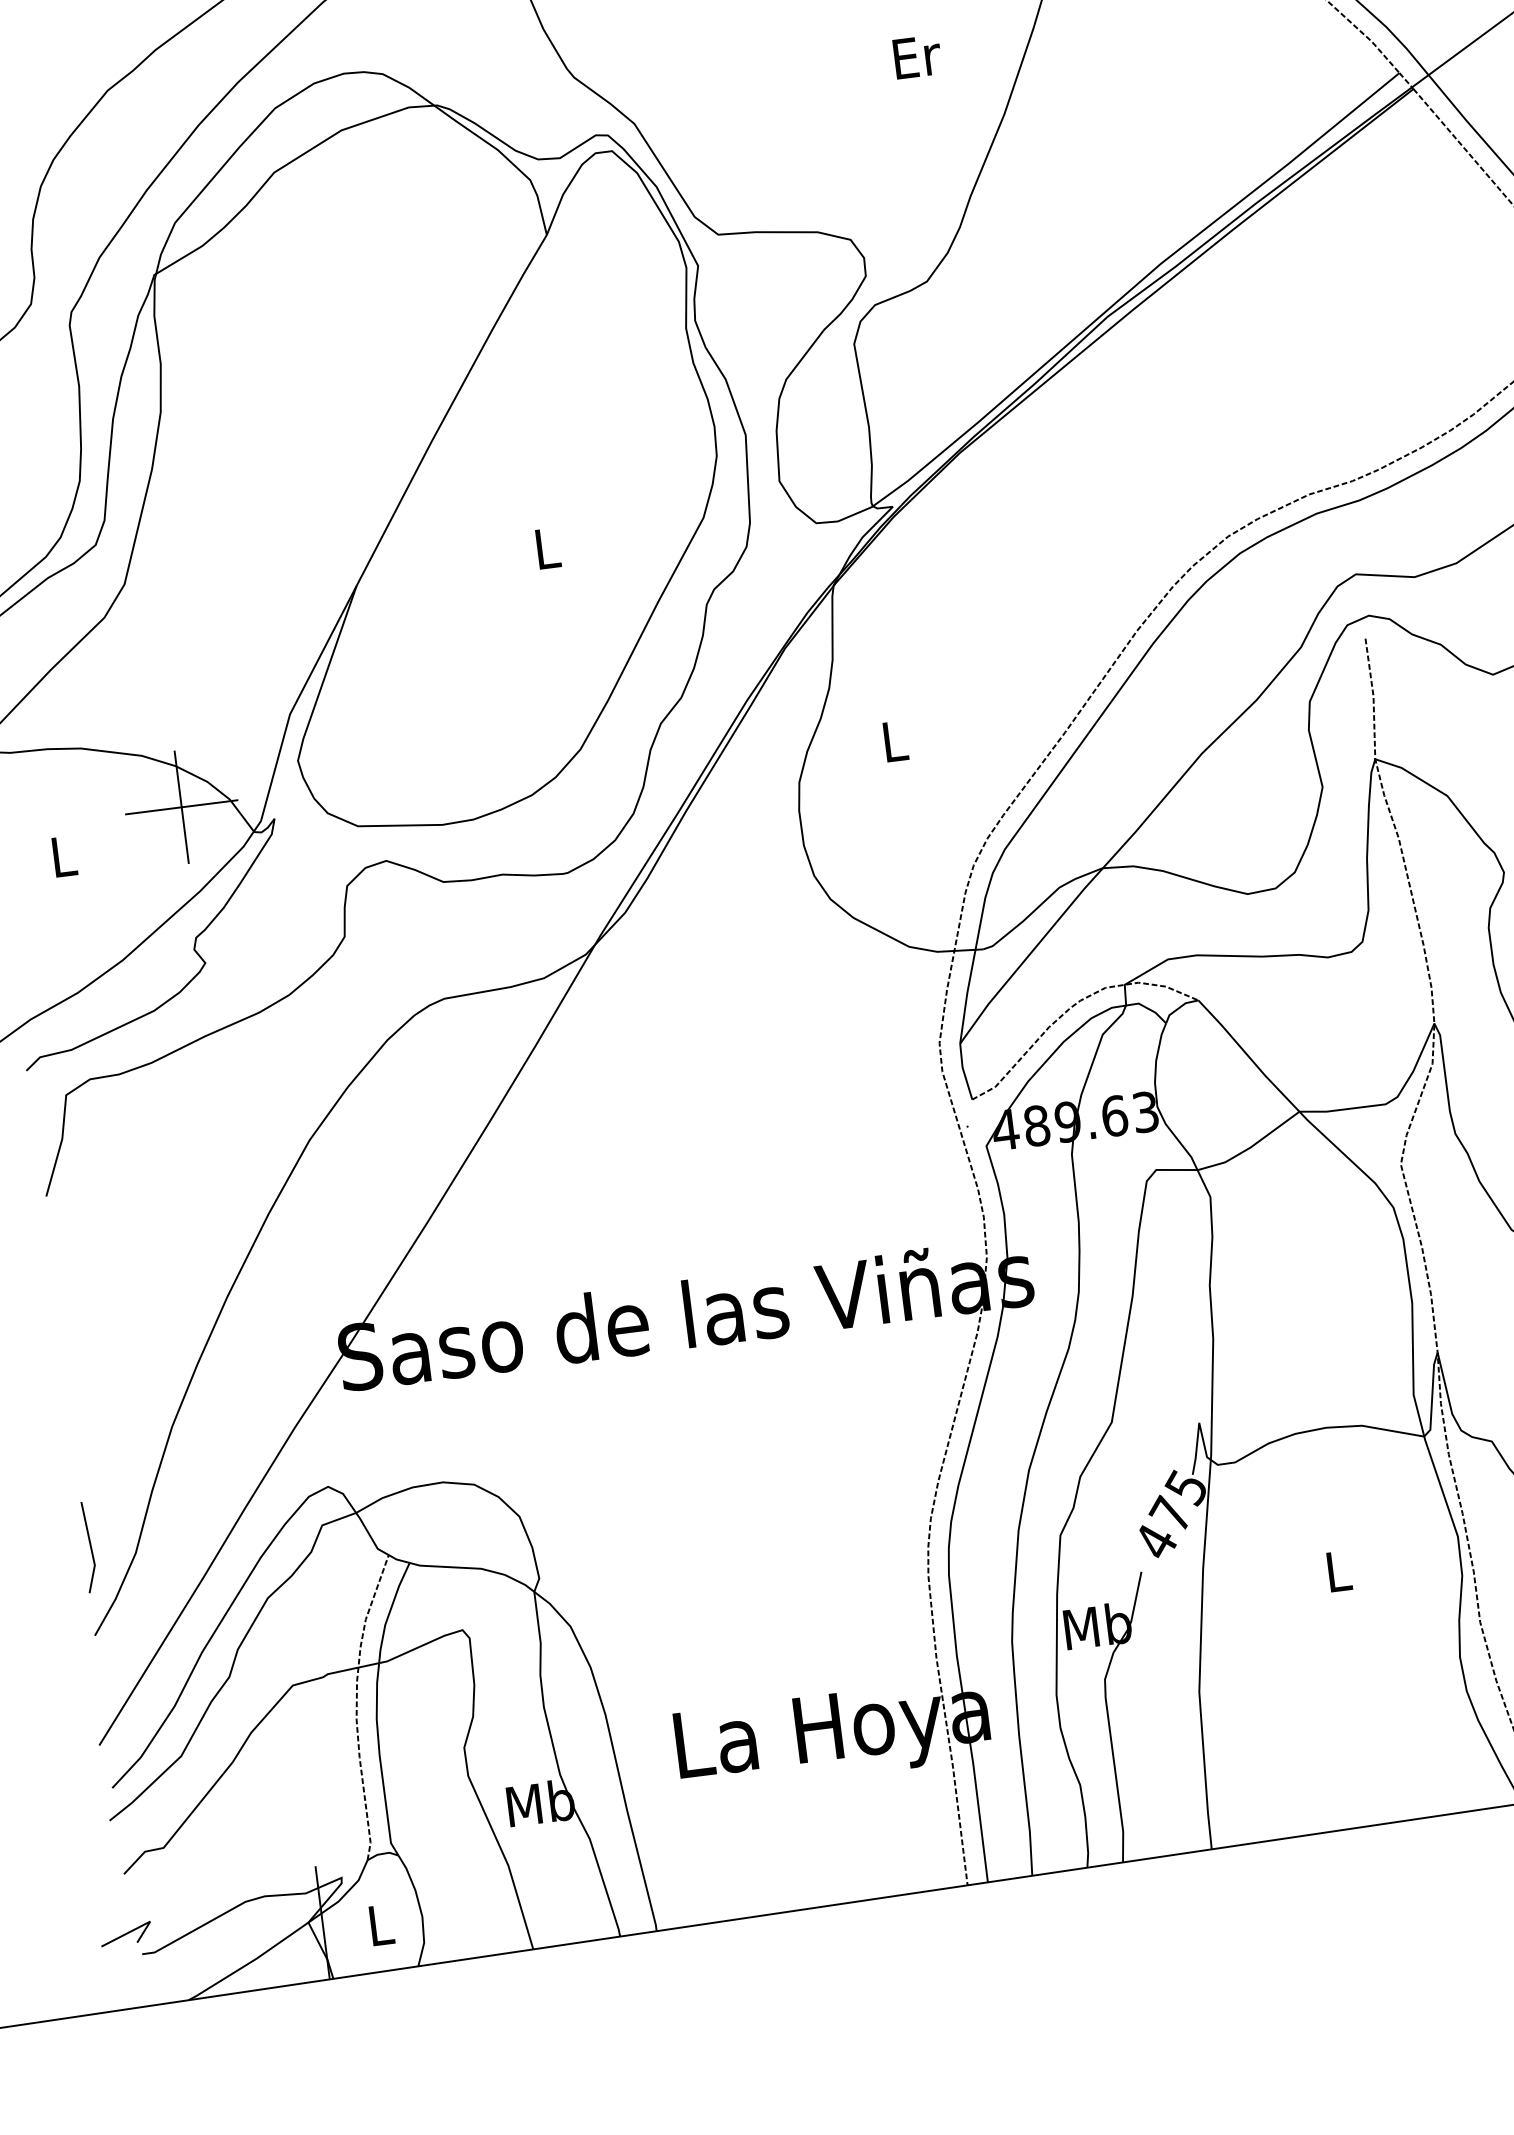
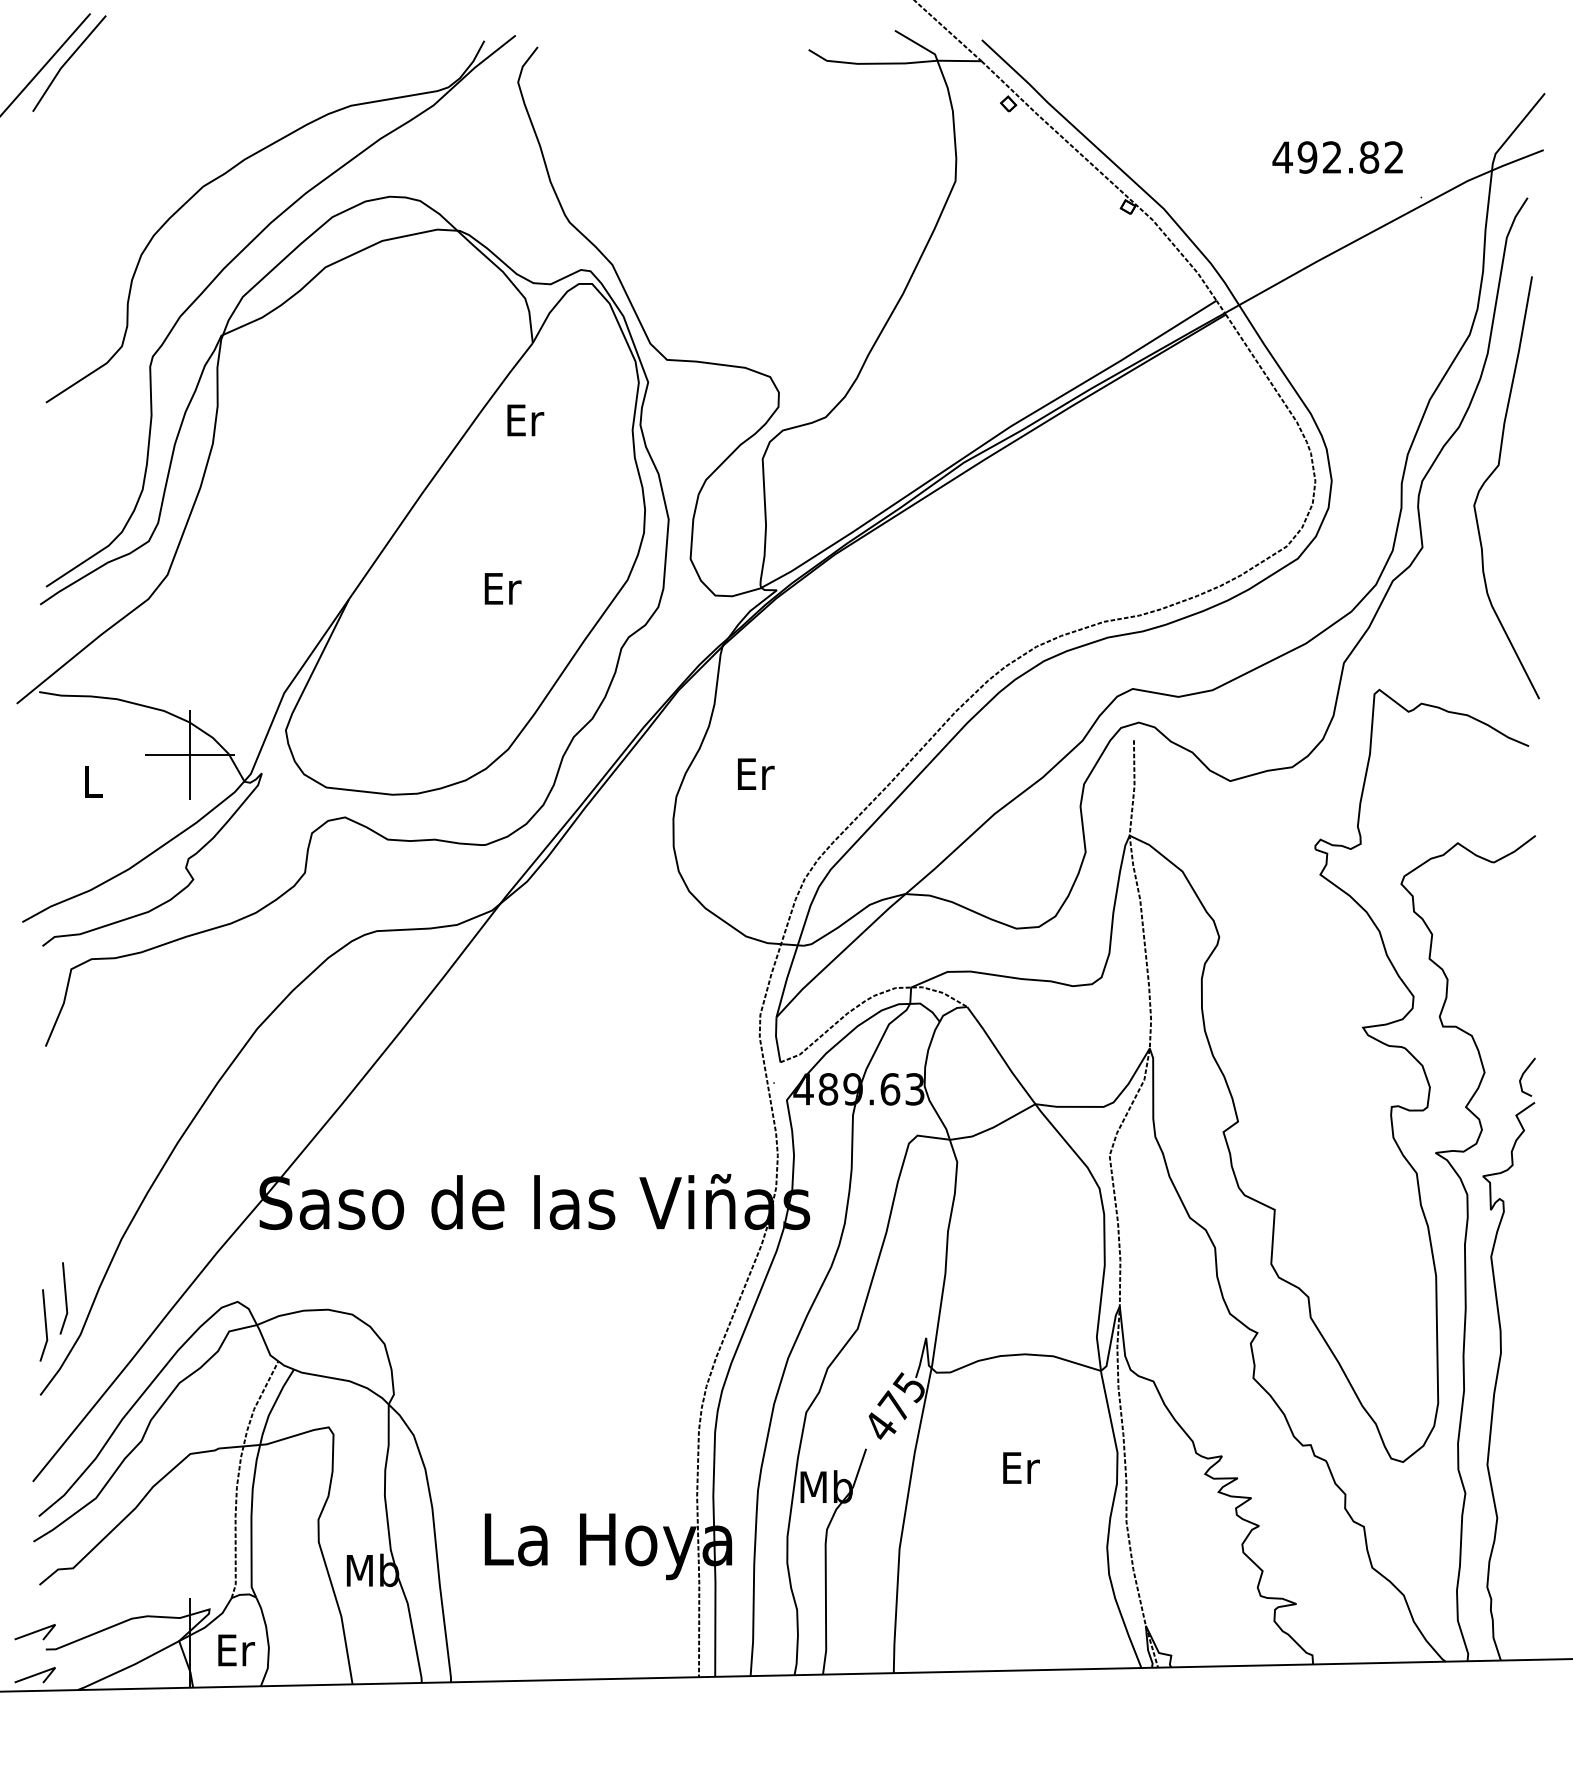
text: (917, 57) -> (525, 420), moved
text: (547, 548) -> (502, 588), L -> Er
text: (896, 740) -> (756, 773), L -> Er
line: (111, 1509) -> (65, 1298), added
text: (1339, 1570) -> (1021, 1467), L -> Er
text: (382, 1925) -> (236, 1650), L -> Er
line: (132, 1988) -> (34, 1675), added

